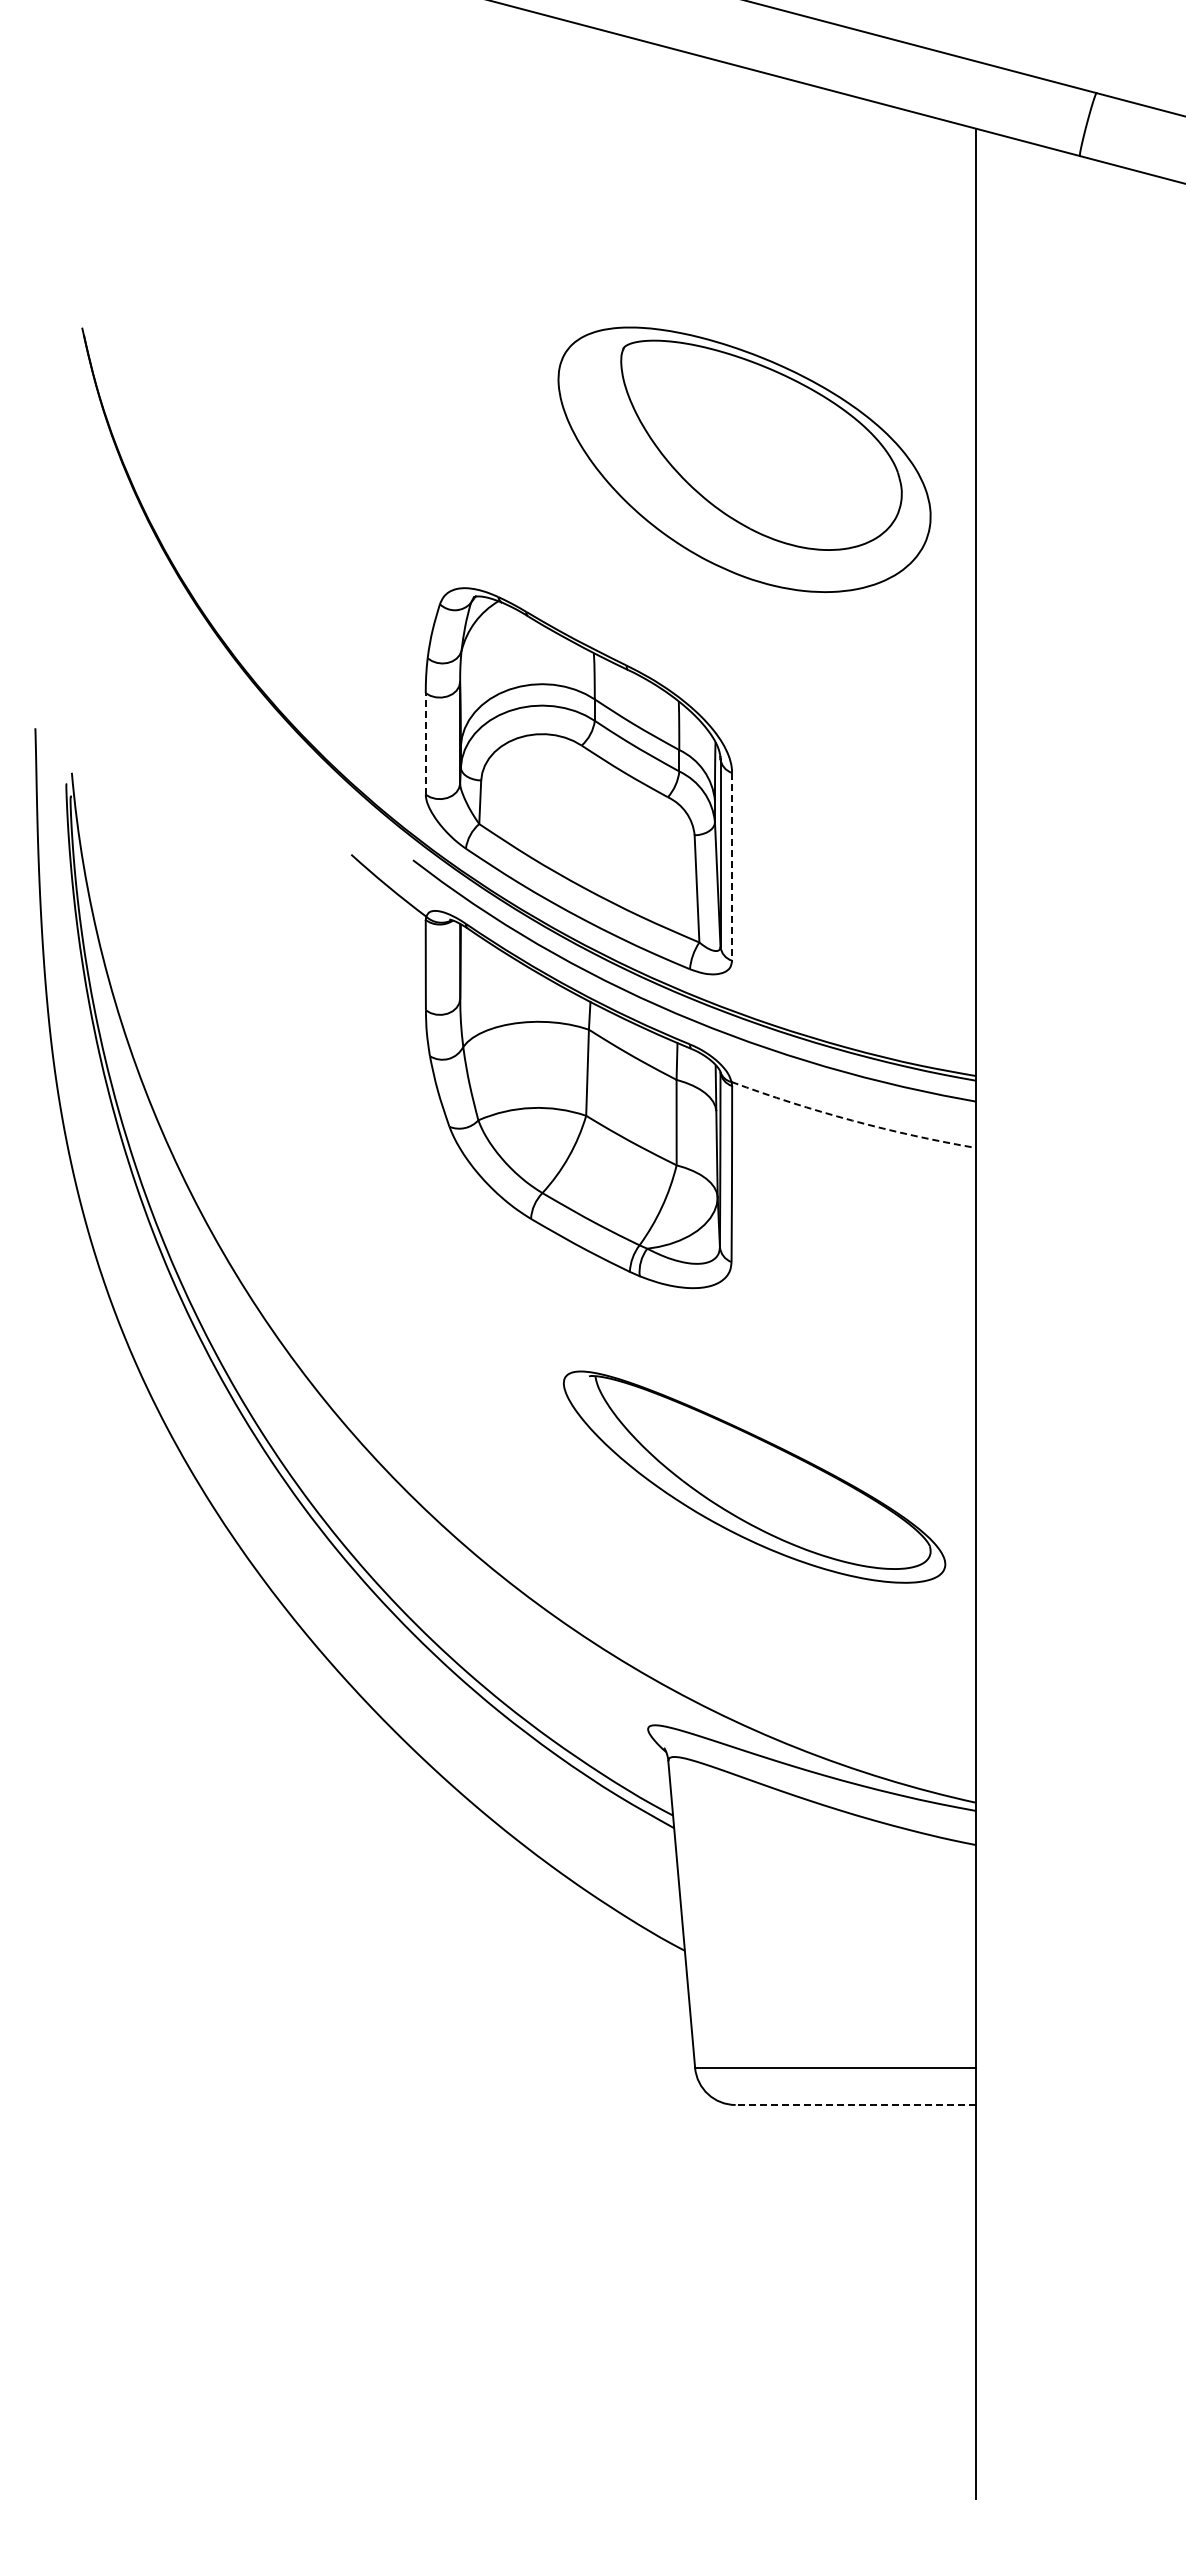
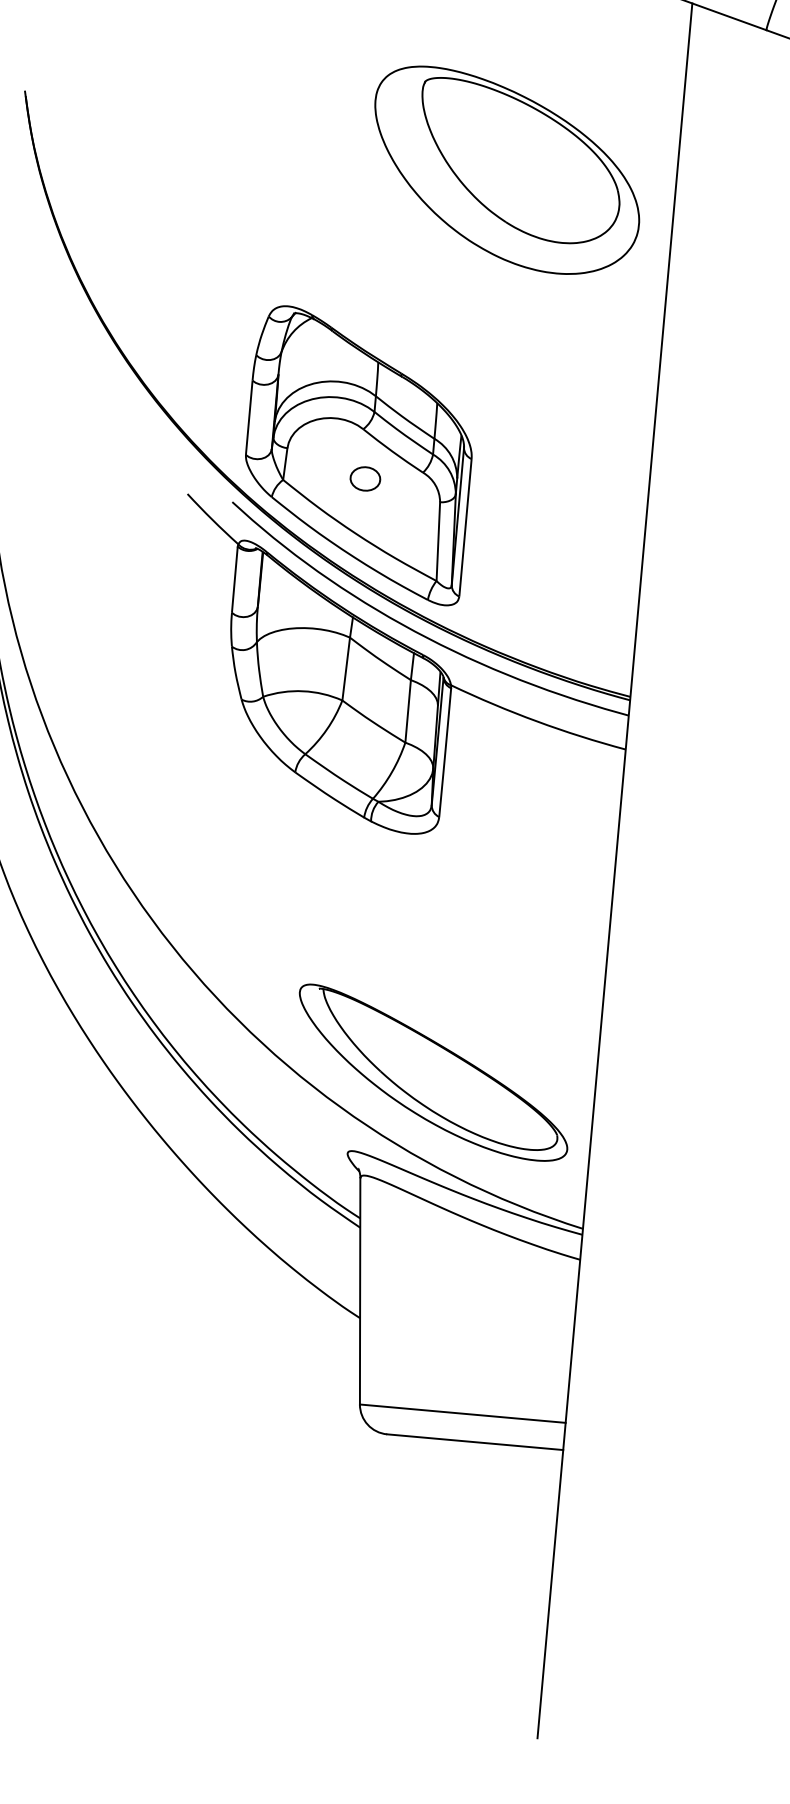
part: (744, 459) -> (506, 171), moved
line: (425, 744) -> (249, 418), dashed -> solid
part: (590, 812) -> (365, 478), added
line: (732, 866) -> (465, 527), dashed -> solid
arc: (852, 1120) -> (537, 721), dashed -> solid
part: (754, 1476) -> (433, 1072), moved
line: (855, 2104) -> (474, 1441), dashed -> solid

